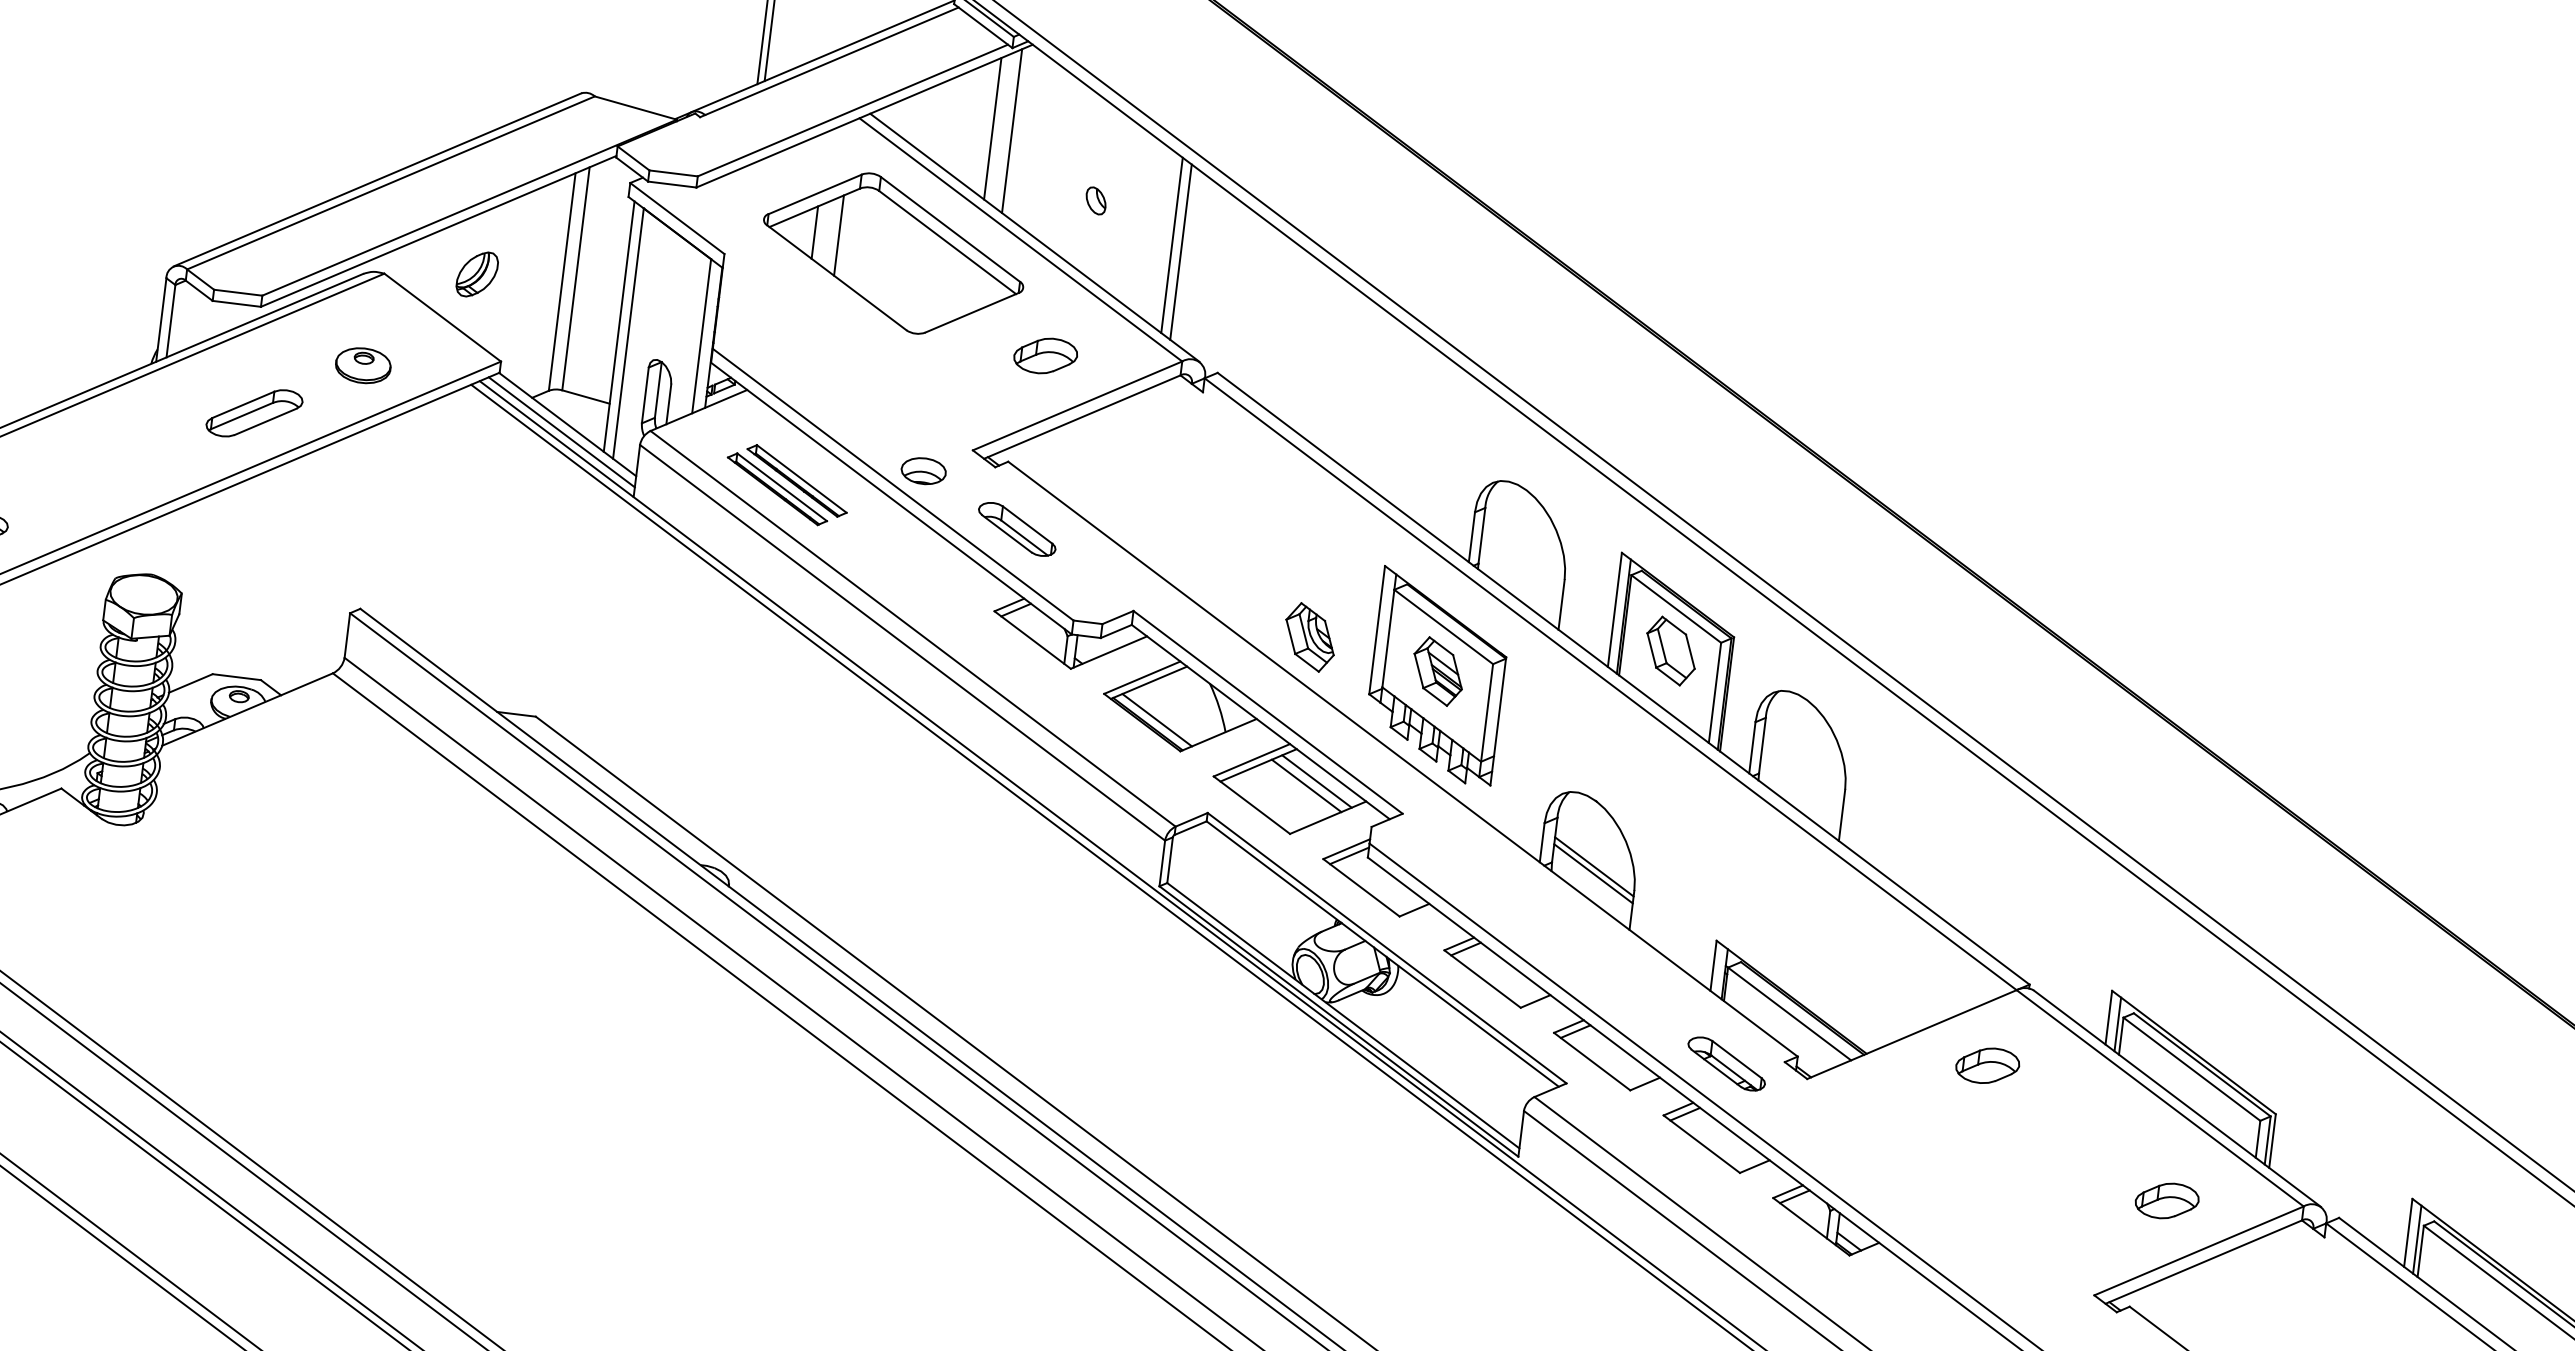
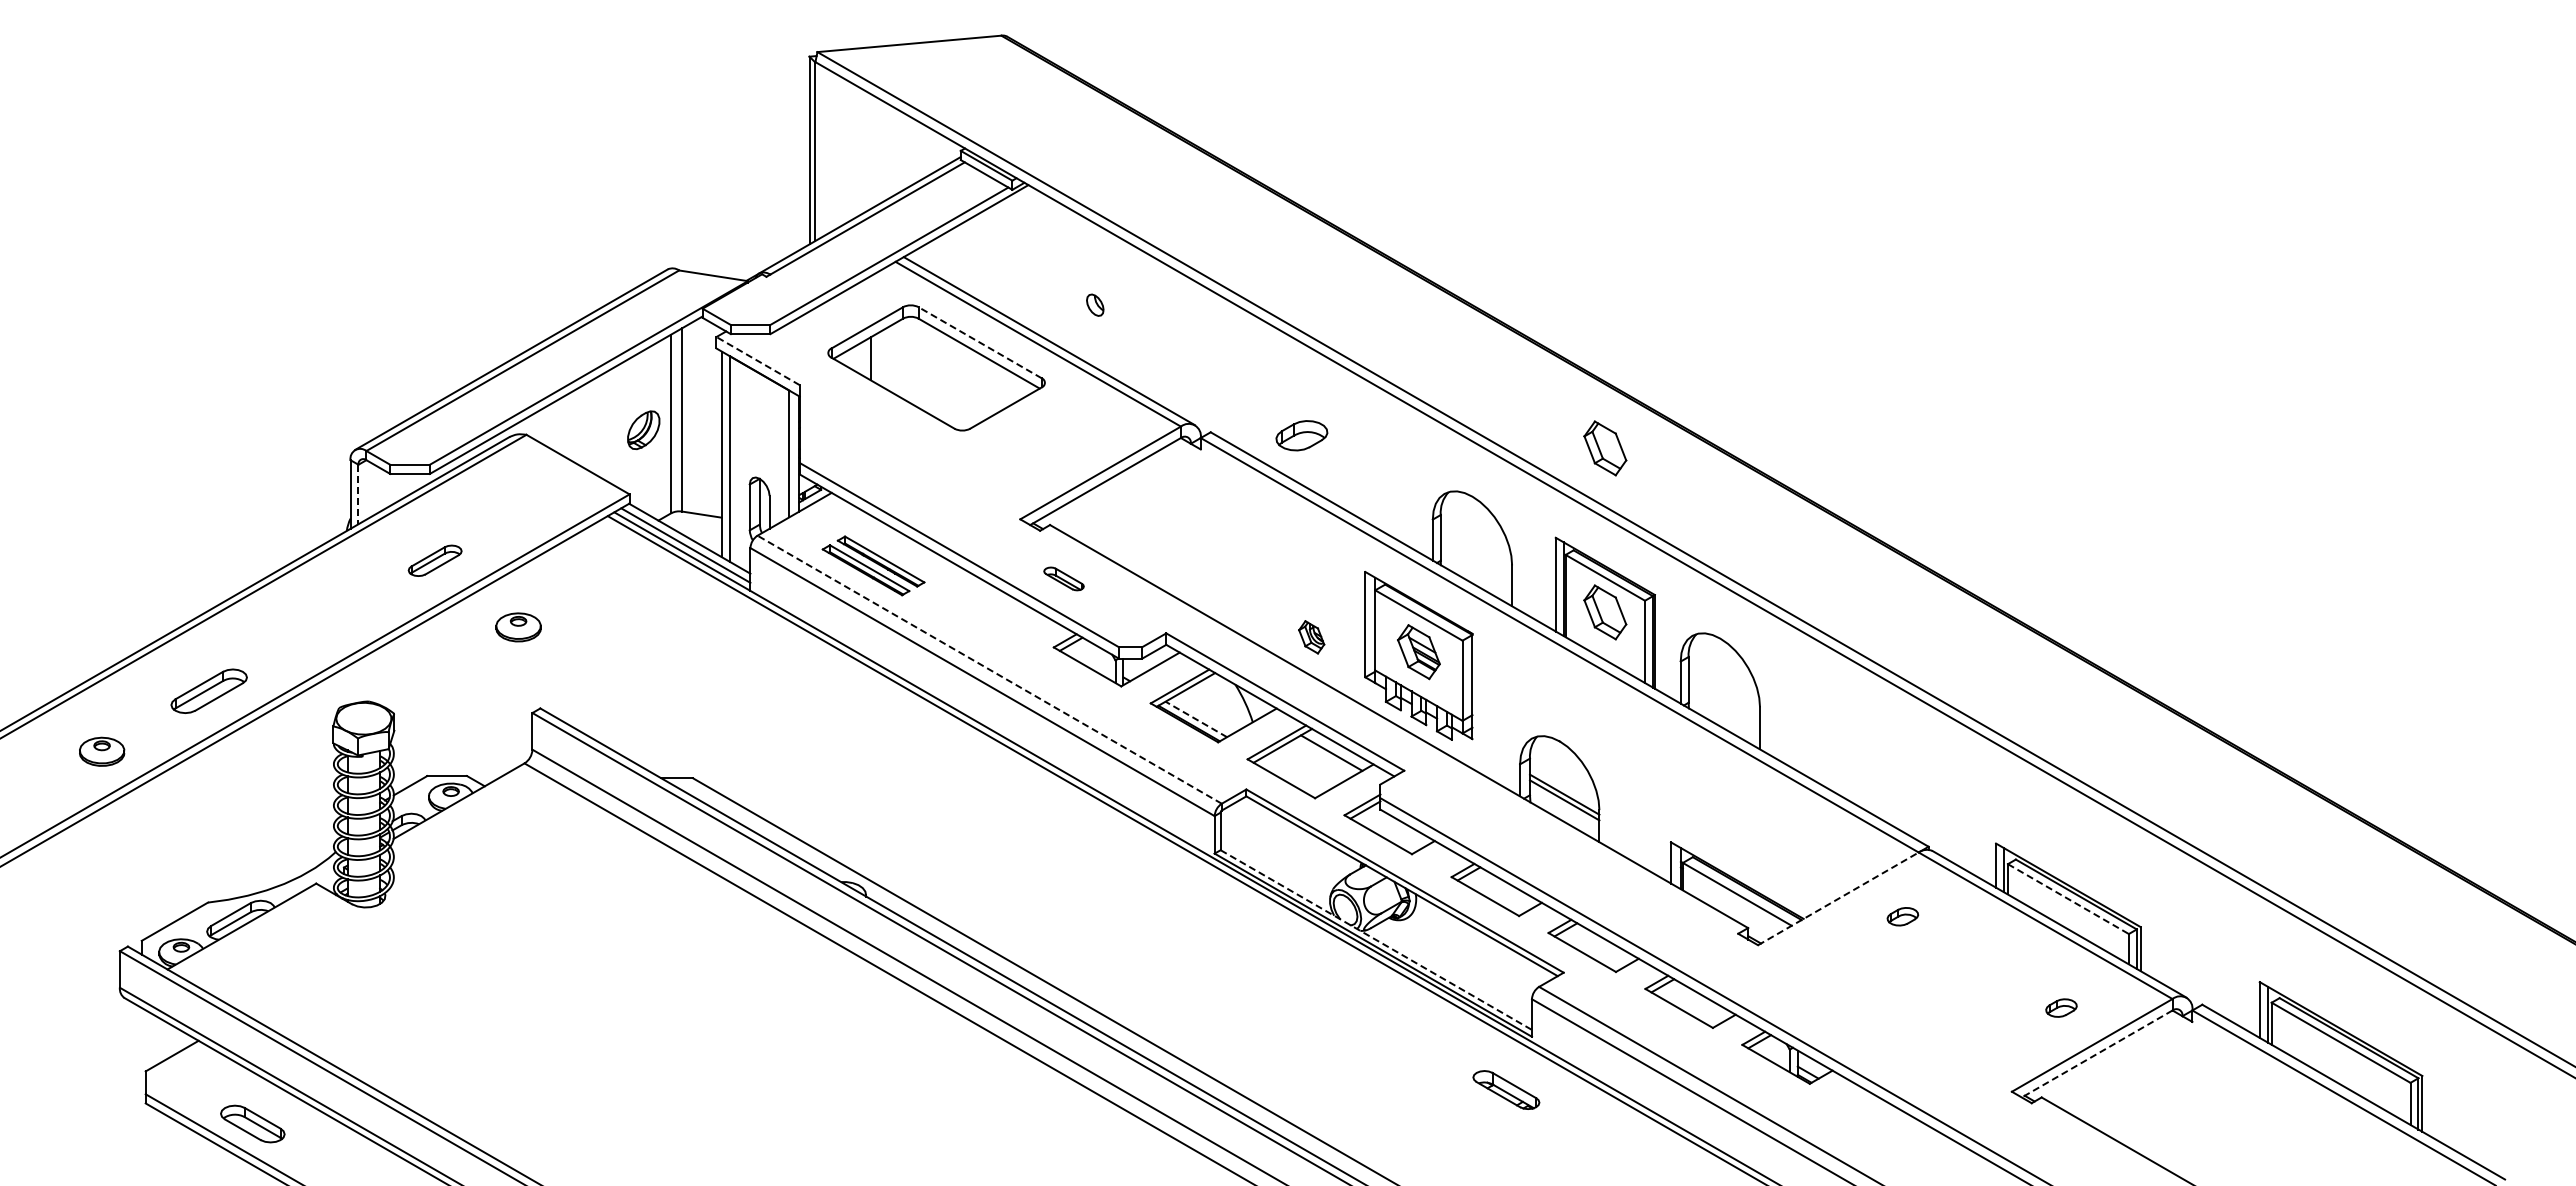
line: (992, 128) -> (1004, 256), removed
line: (1012, 130) -> (1020, 256), removed
line: (676, 217) -> (757, 360), solid -> dashed
line: (949, 228) -> (979, 342), solid -> dashed
line: (838, 235) -> (890, 358), removed
line: (1172, 245) -> (1161, 333), removed
line: (1181, 252) -> (1169, 338), removed
part: (476, 274) -> (643, 430), moved
line: (170, 321) -> (358, 494), solid -> dashed
part: (1045, 355) -> (1301, 435), moved
part: (363, 365) -> (518, 627), moved
part: (253, 412) -> (434, 560), size x0.7
part: (1695, 451) -> (1605, 448), added
part: (923, 470) -> (982, 540), removed
part: (1016, 528) -> (1063, 578), size x0.6
line: (912, 628) -> (989, 669), solid -> dashed
part: (1309, 637) -> (1311, 637), size x0.6
line: (1157, 720) -> (1196, 719), solid -> dashed
line: (1306, 785) -> (1323, 757), removed
line: (1343, 1016) -> (1376, 940), solid -> dashed
line: (1912, 1034) -> (1838, 898), solid -> dashed
part: (1726, 1063) -> (1506, 1089), moved
part: (1987, 1065) -> (1902, 916), size x0.6
line: (2191, 1069) -> (2068, 899), solid -> dashed
part: (2167, 1200) -> (2061, 1007), size x0.6
line: (2204, 1261) -> (2097, 1053), solid -> dashed

